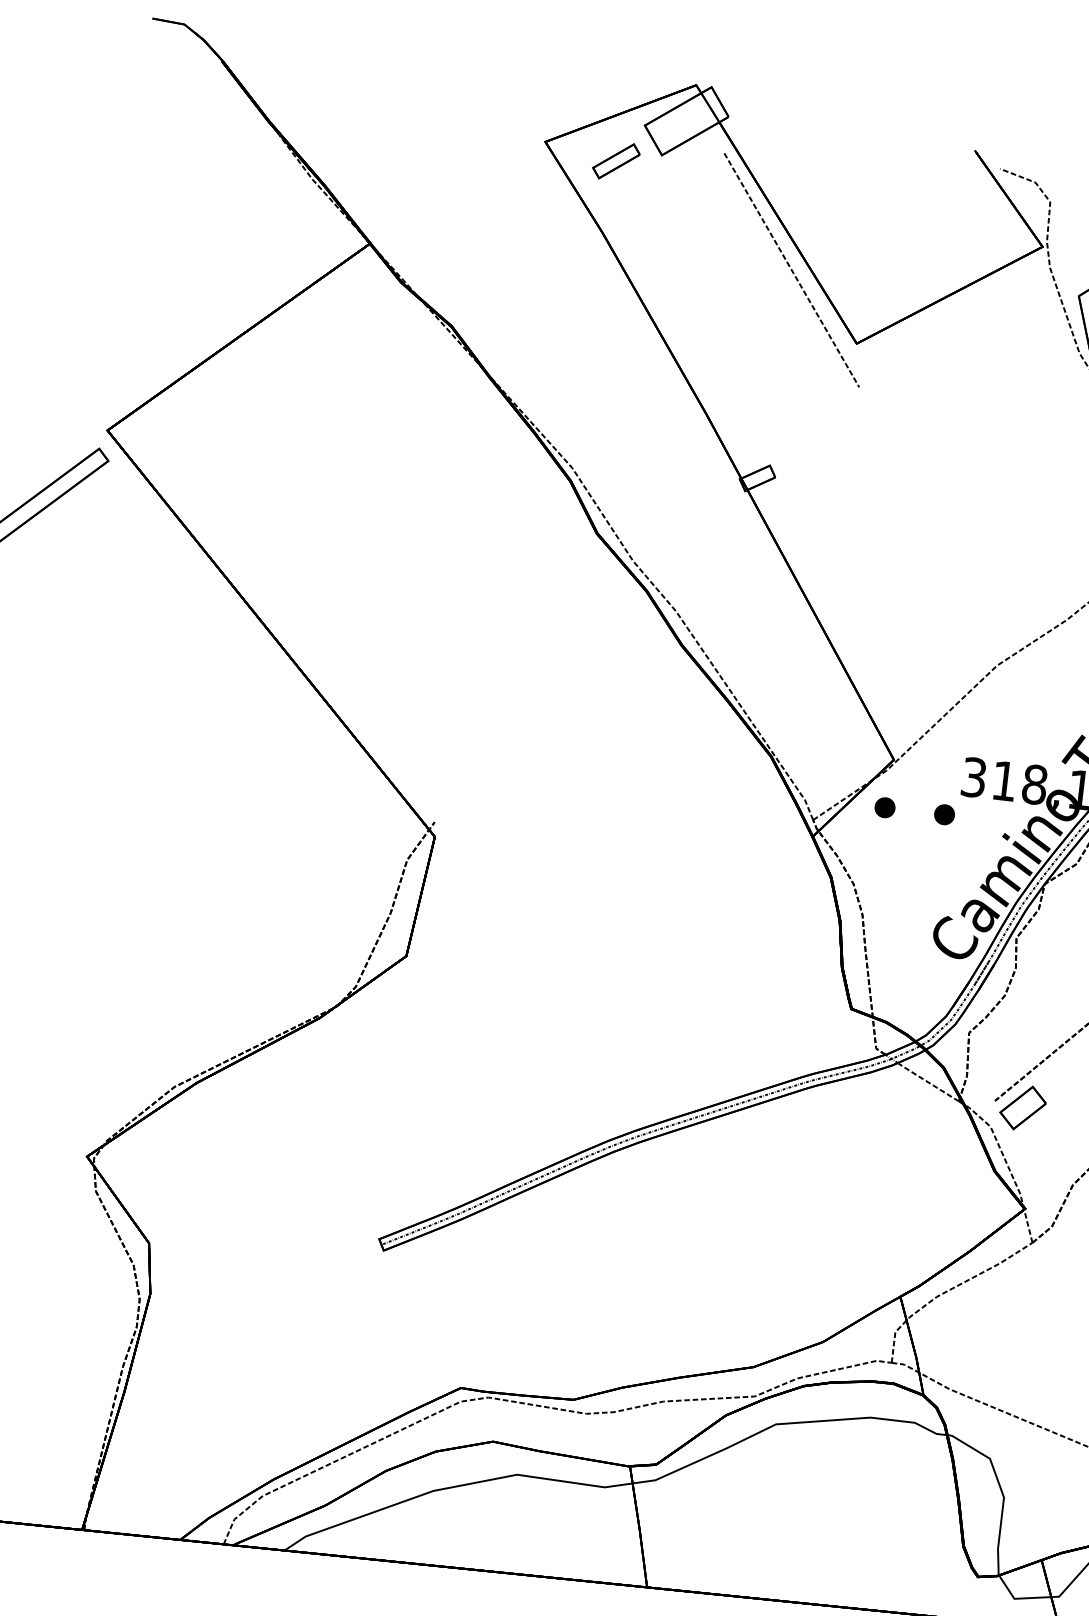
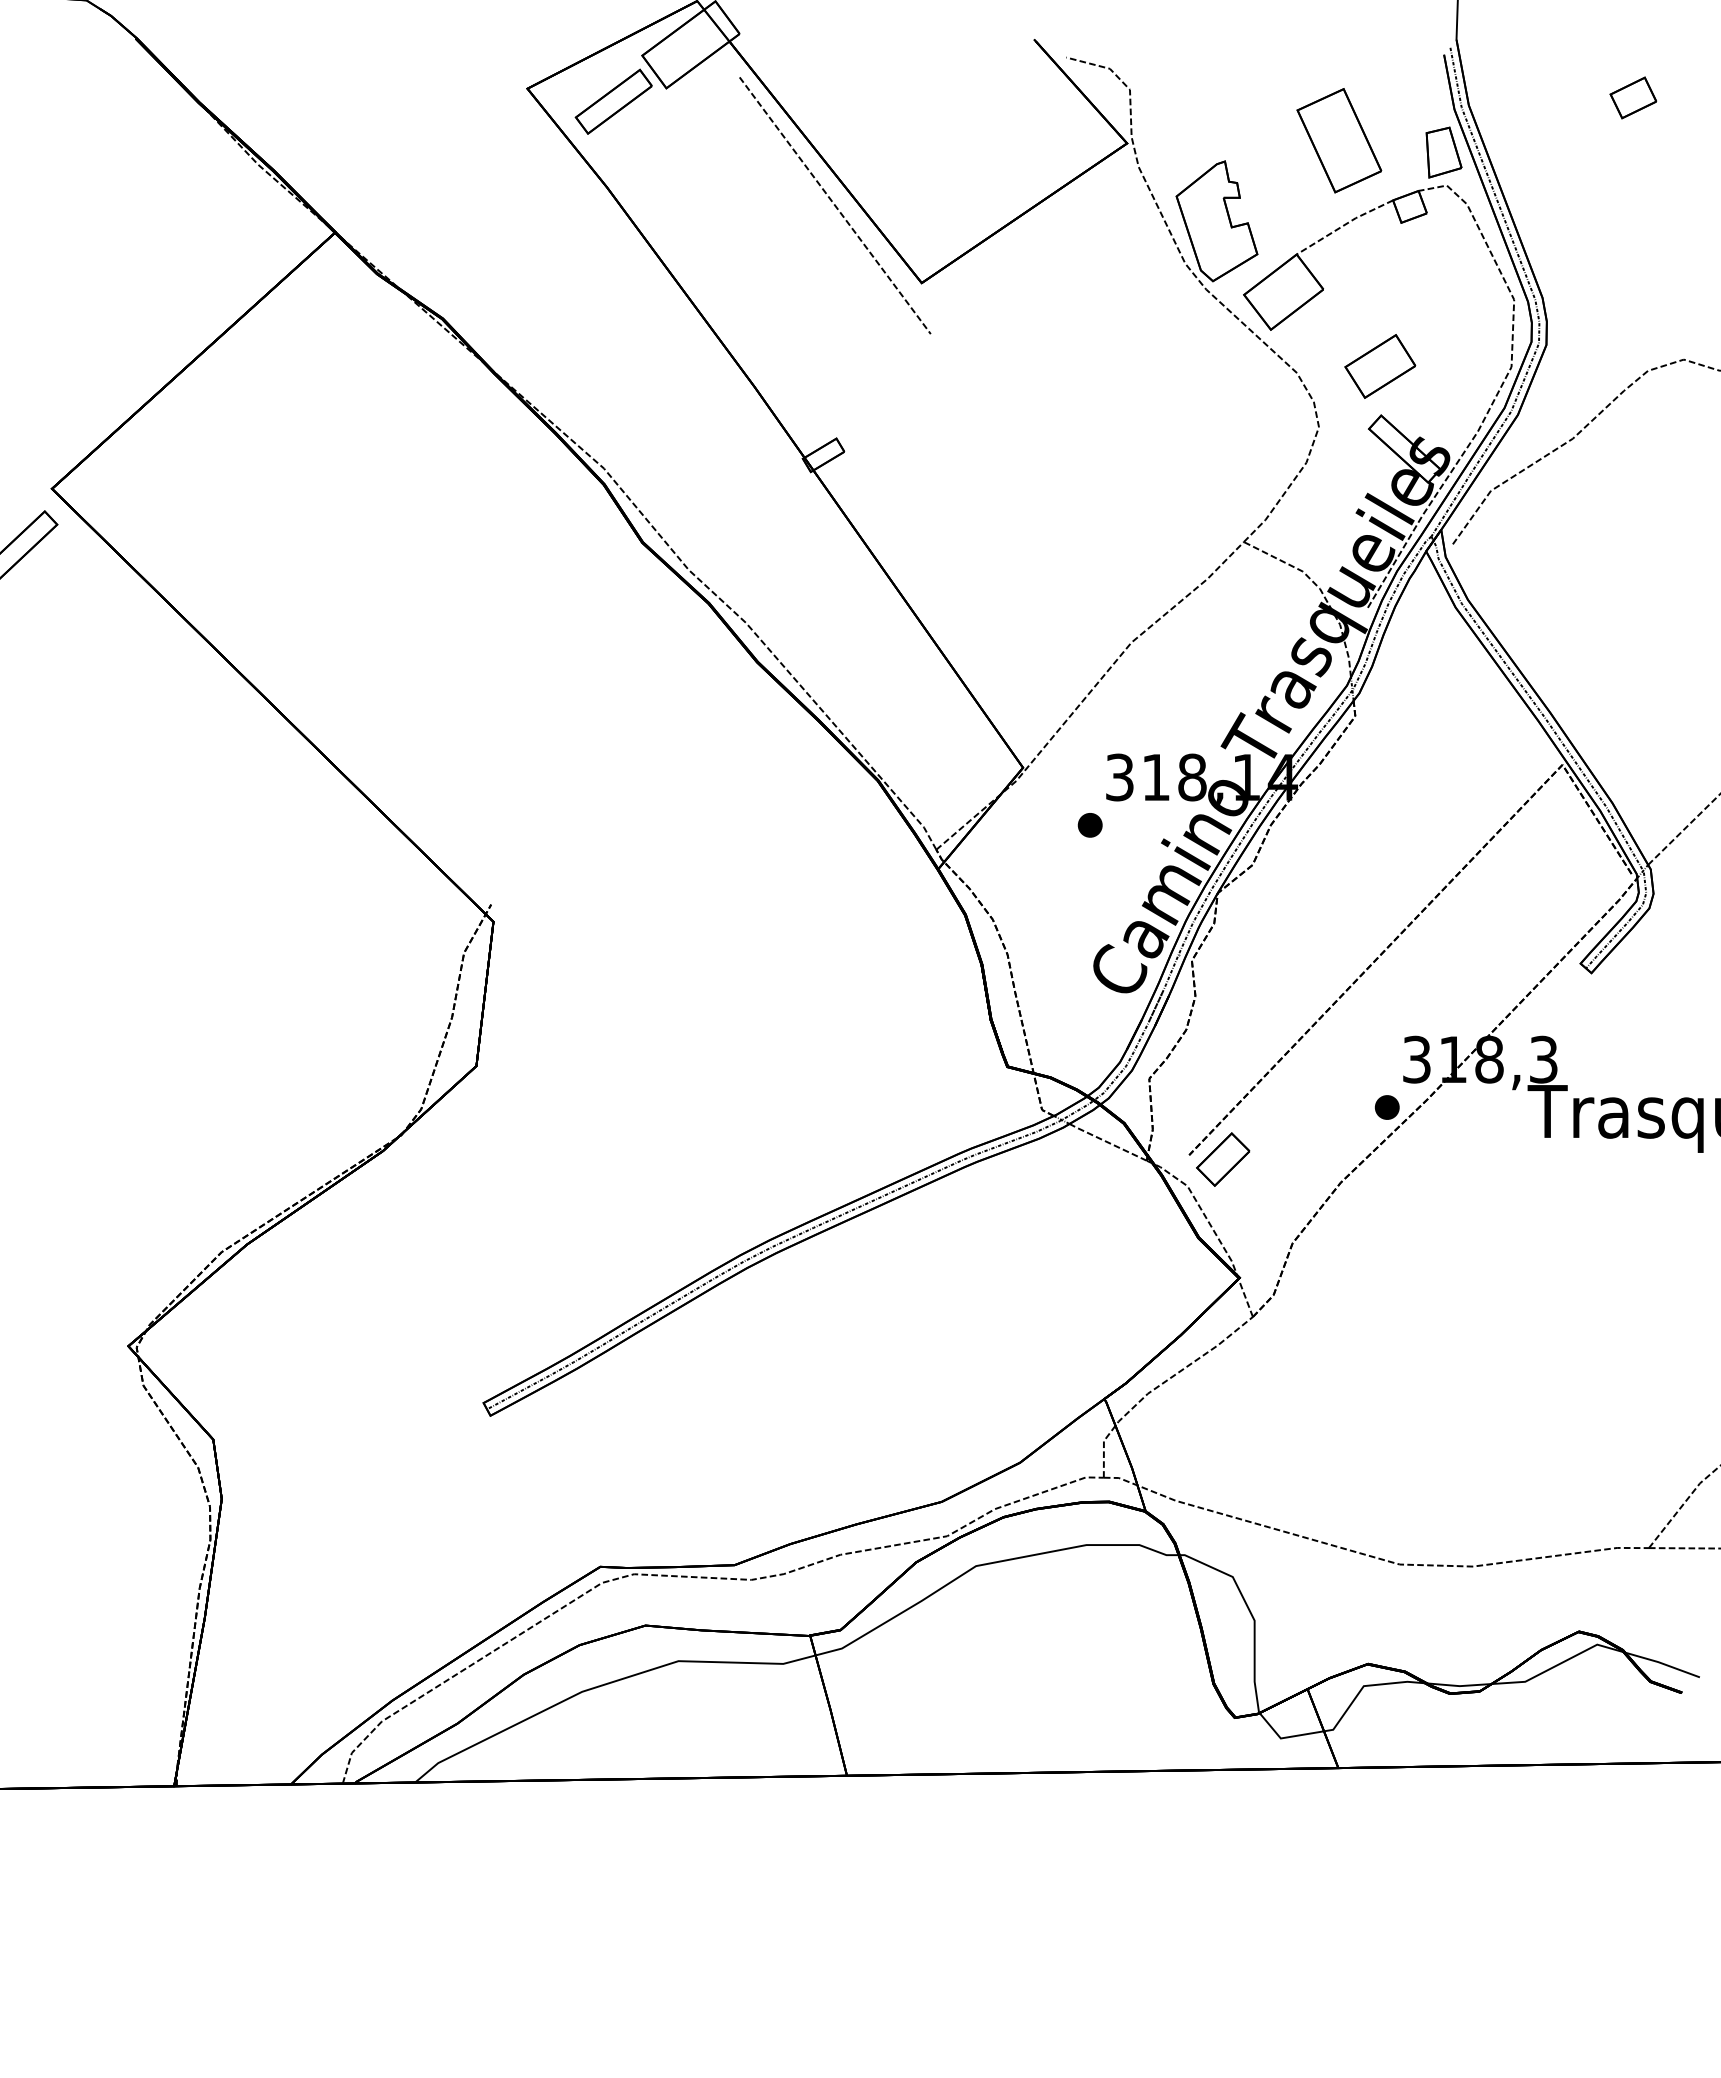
part: (616, 161) -> (613, 101), size x1.43
part: (884, 807) -> (1018, 825), removed

